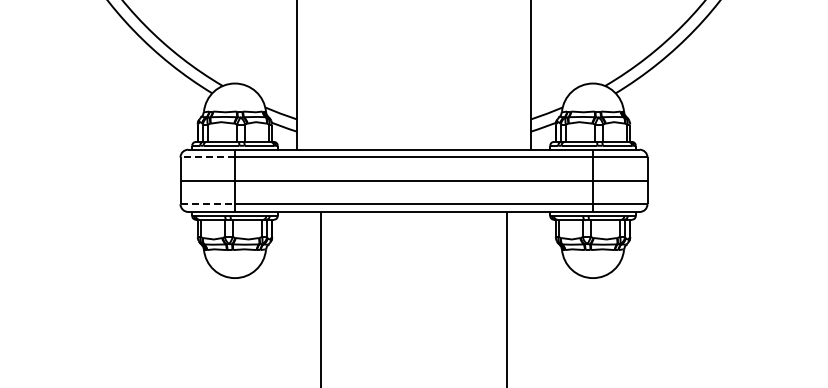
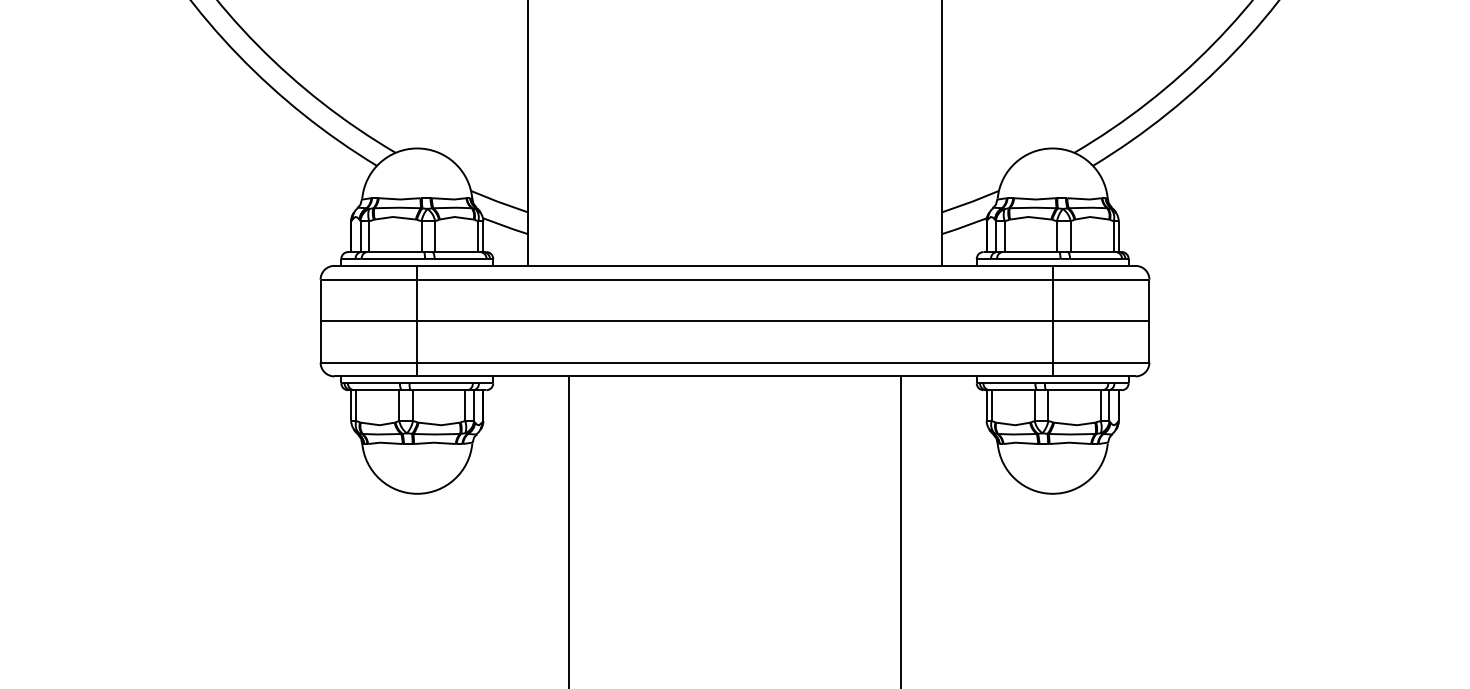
line: (207, 157) -> (368, 279), dashed -> solid
line: (208, 204) -> (370, 363), dashed -> solid

